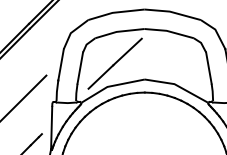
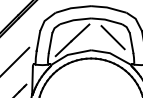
line: (178, 59) -> (112, 37), added

